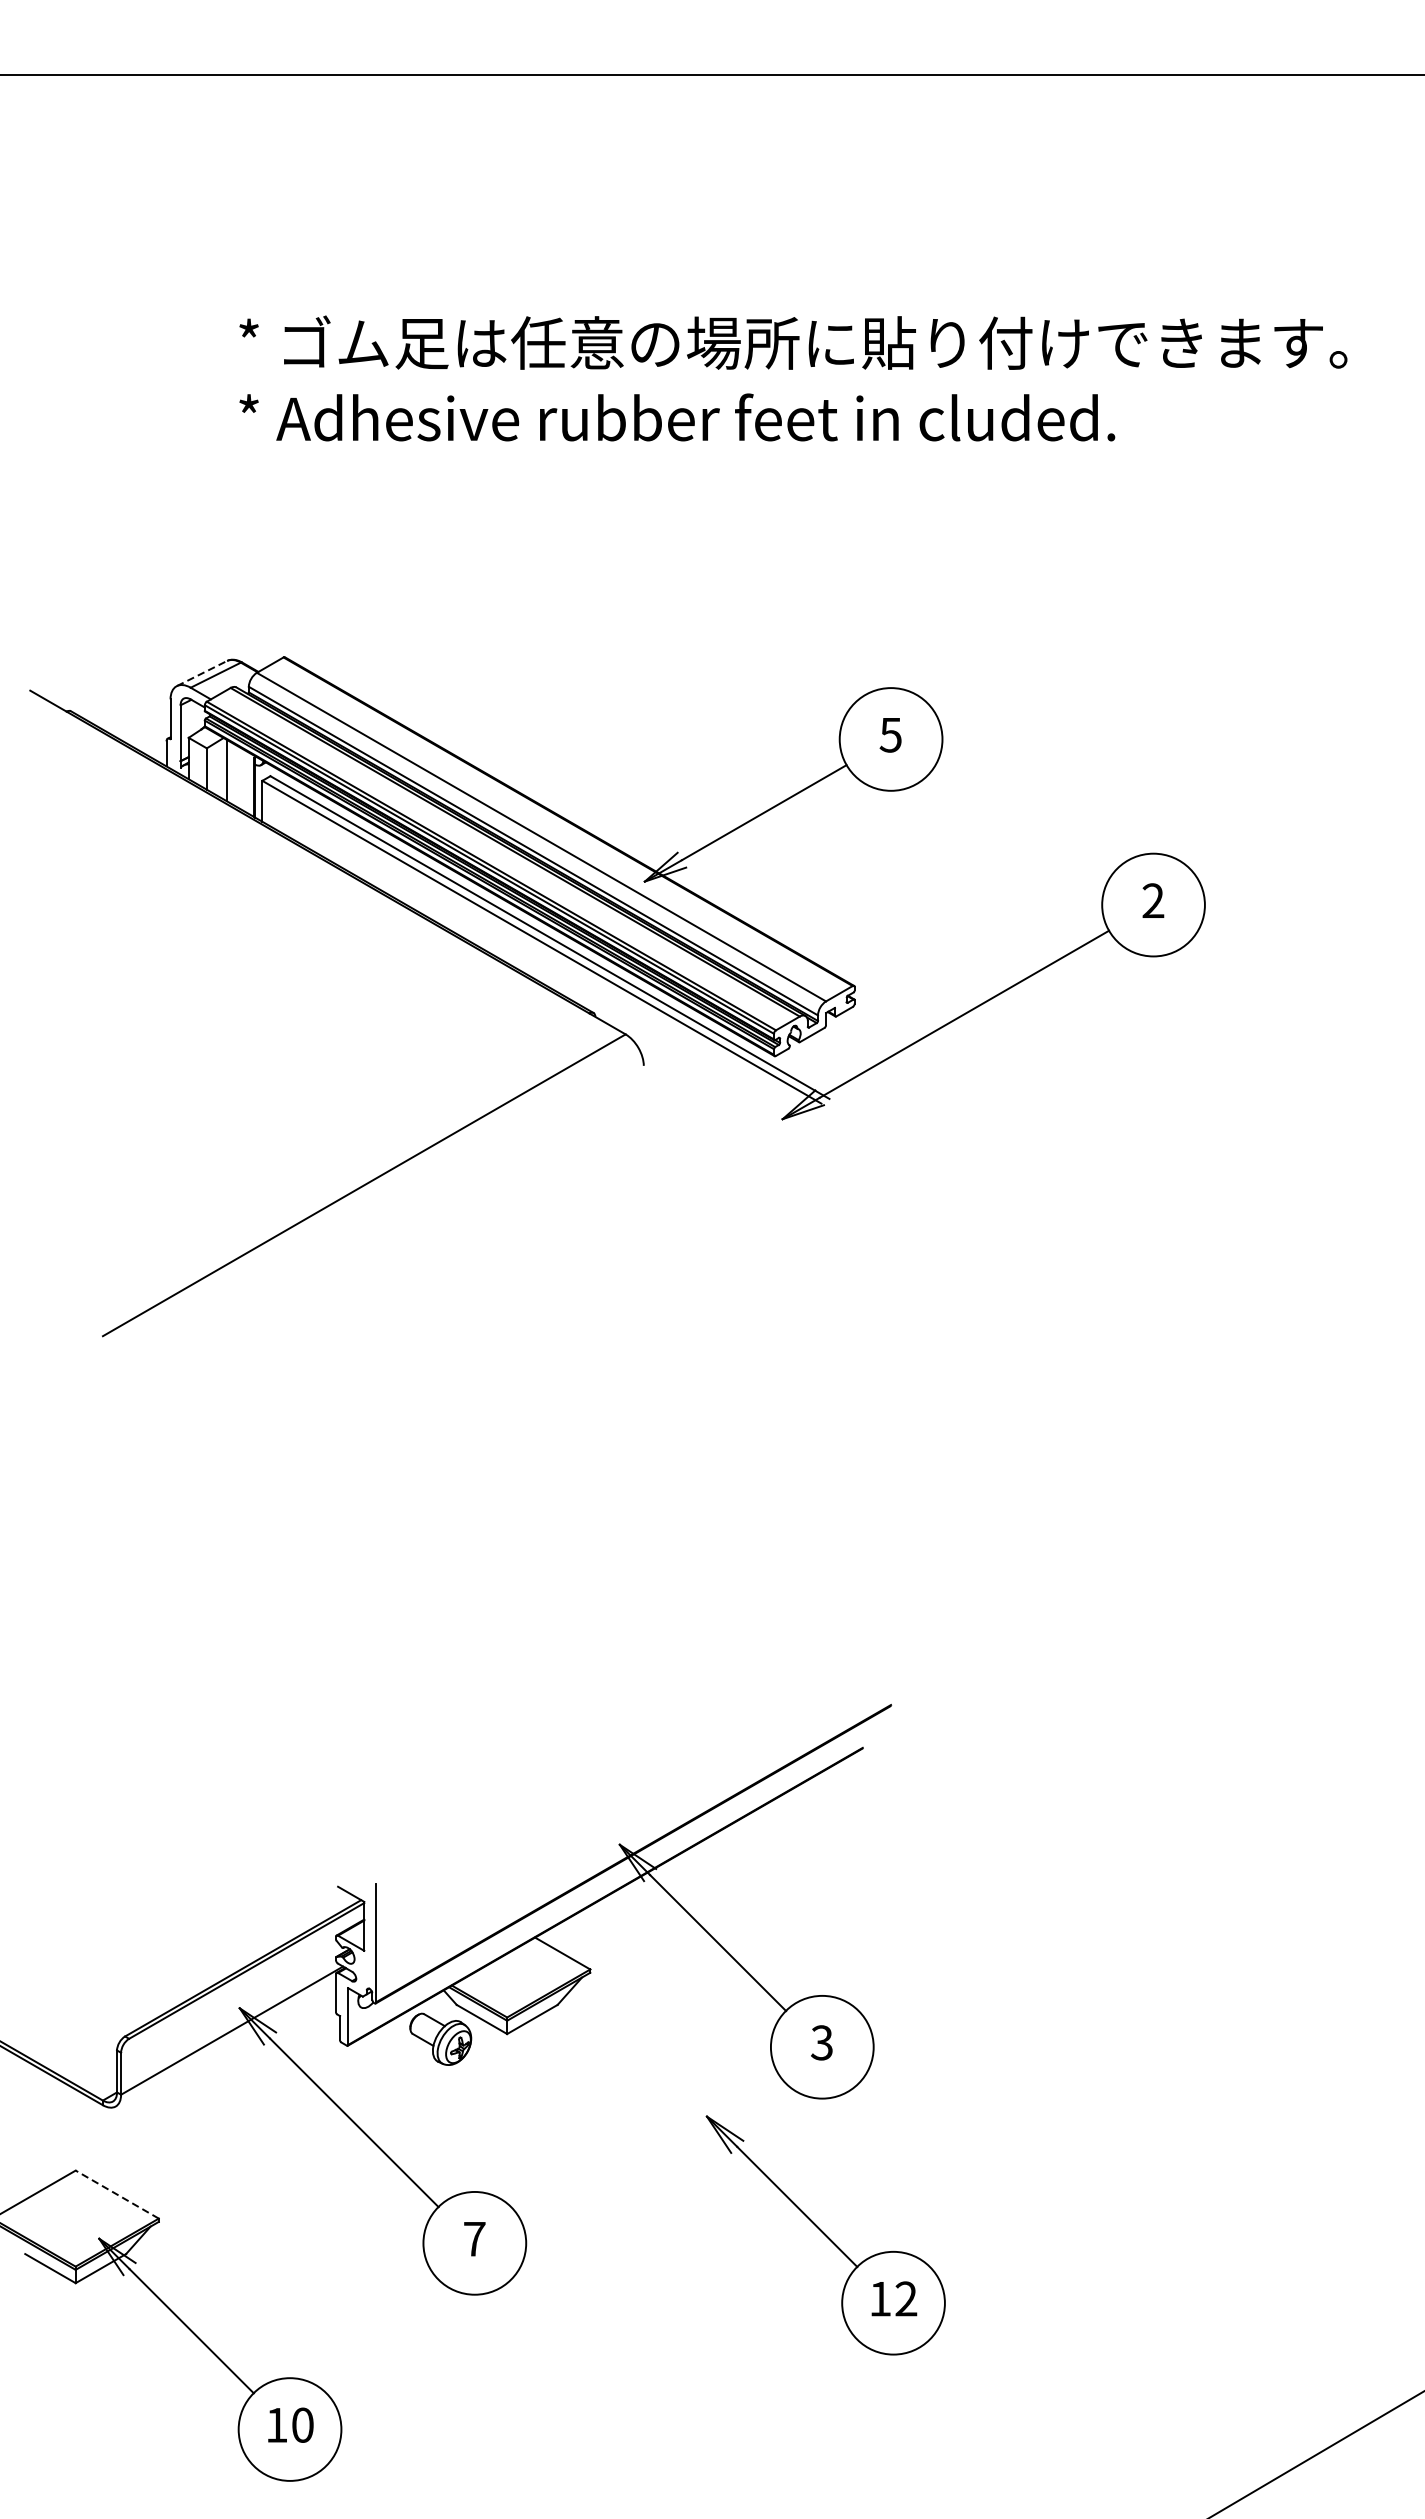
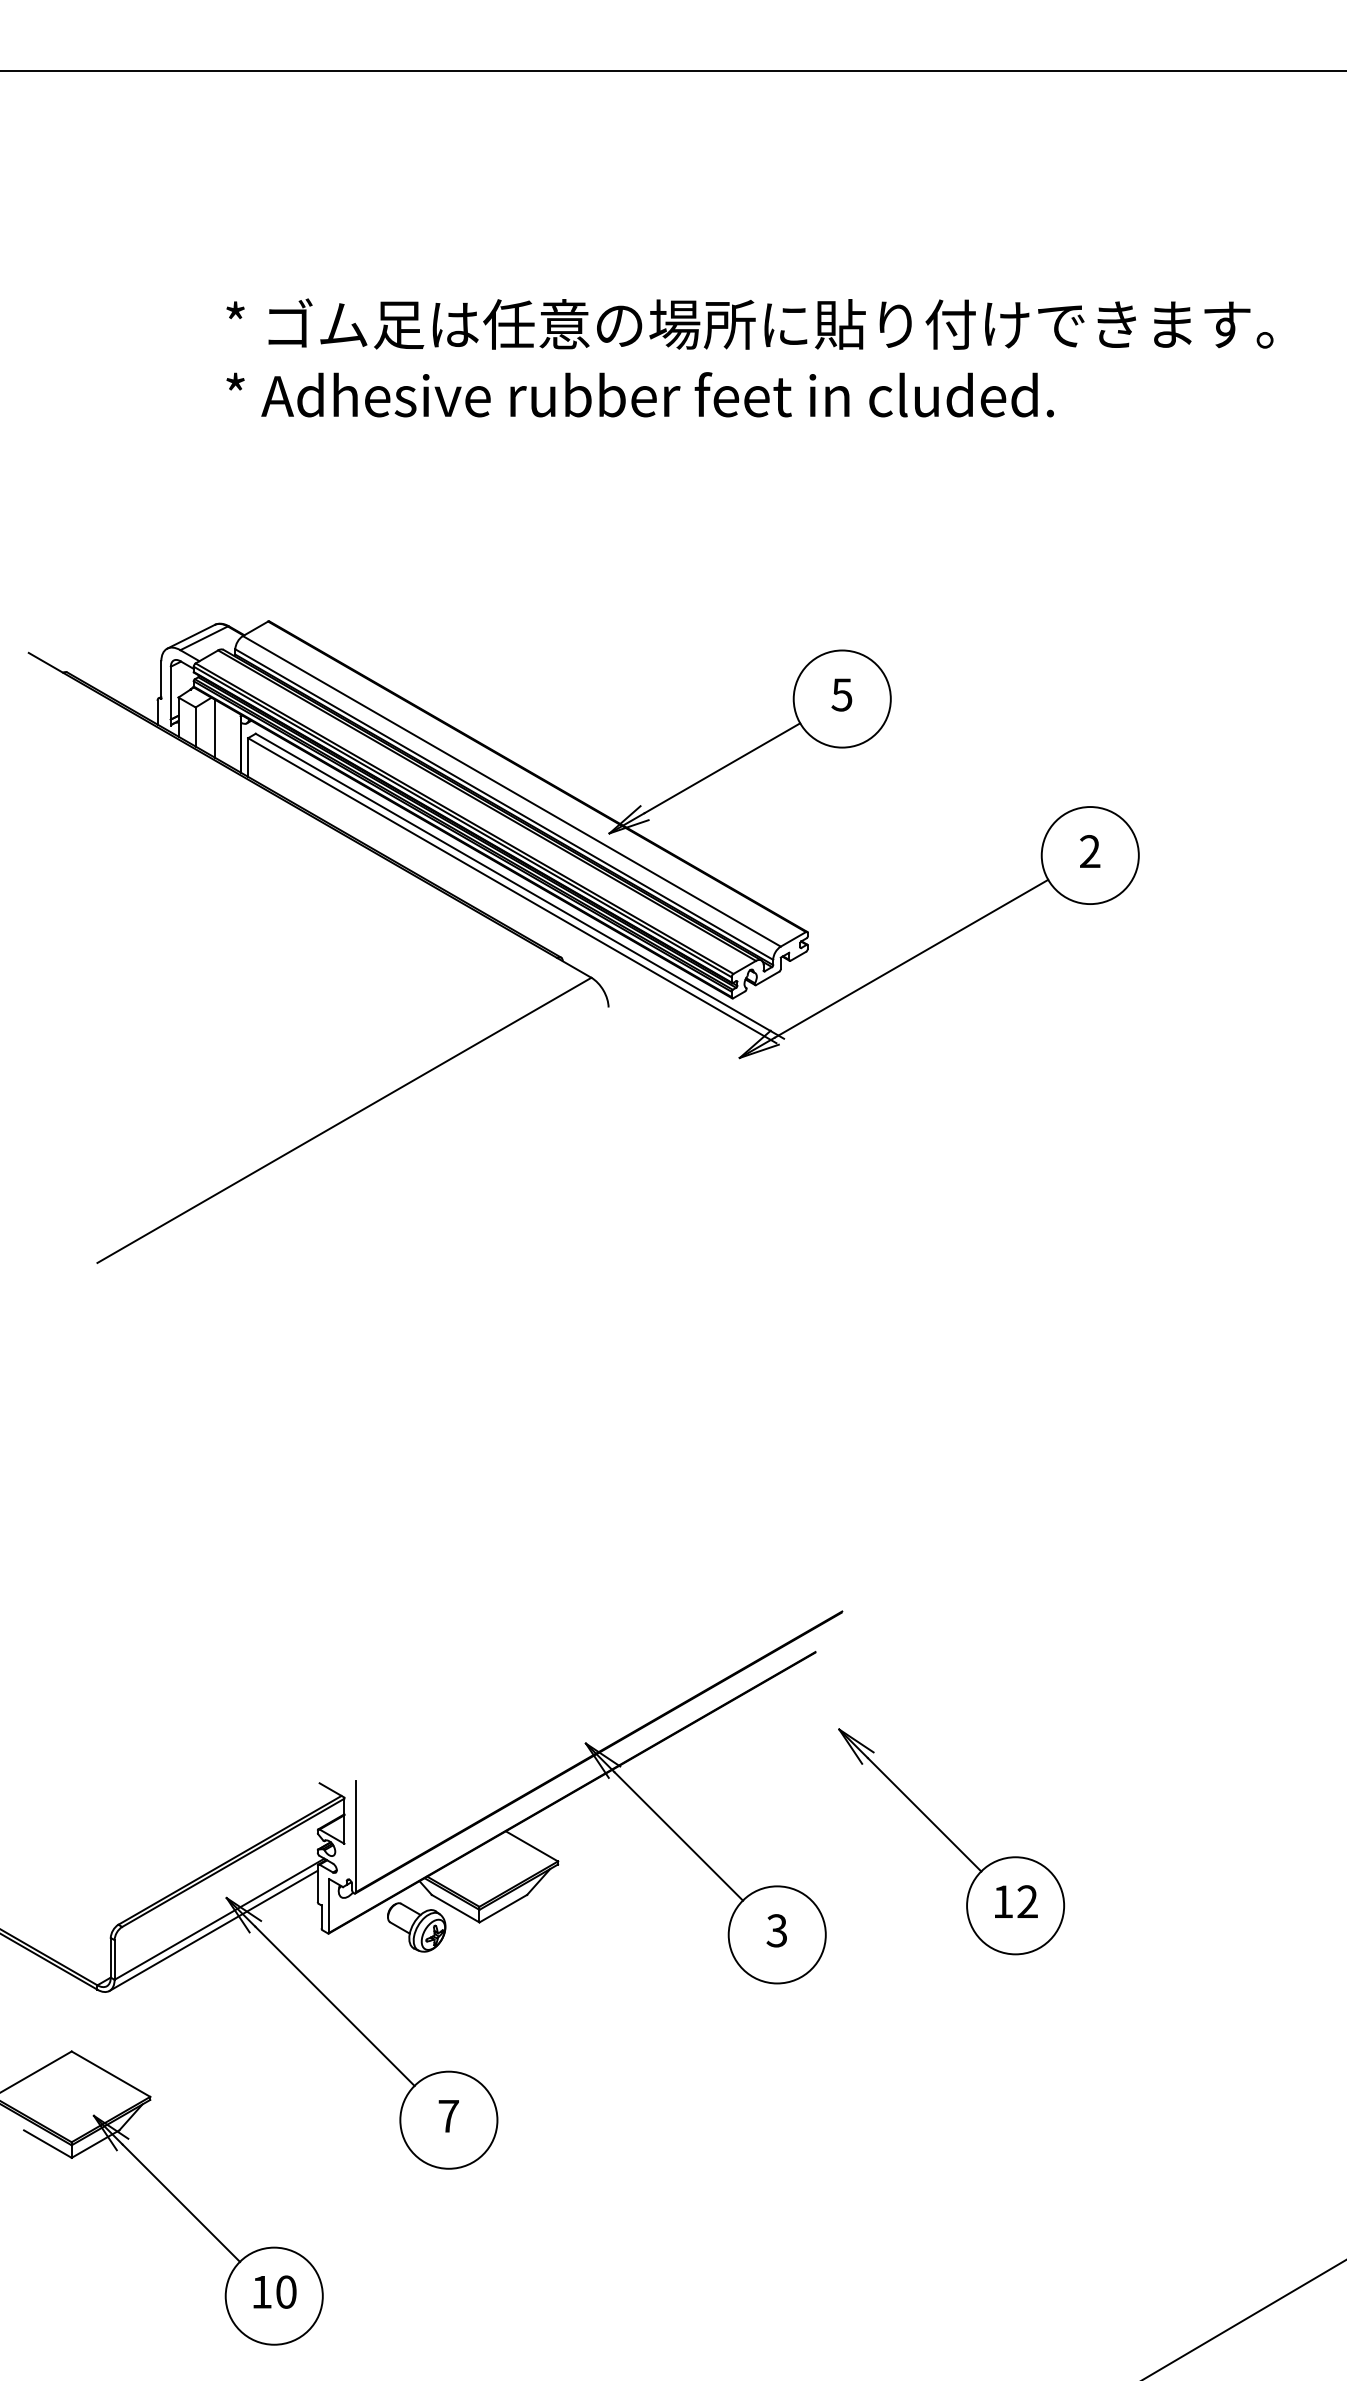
line: (202, 673) -> (191, 636), dashed -> solid
line: (225, 2042) -> (213, 1930), added
line: (116, 2193) -> (110, 2073), dashed -> solid
part: (825, 2235) -> (951, 1841), moved

